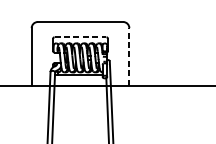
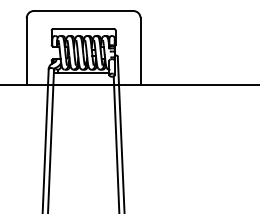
line: (81, 36) -> (84, 28), dashed -> solid
line: (129, 56) -> (140, 51), dashed -> solid

